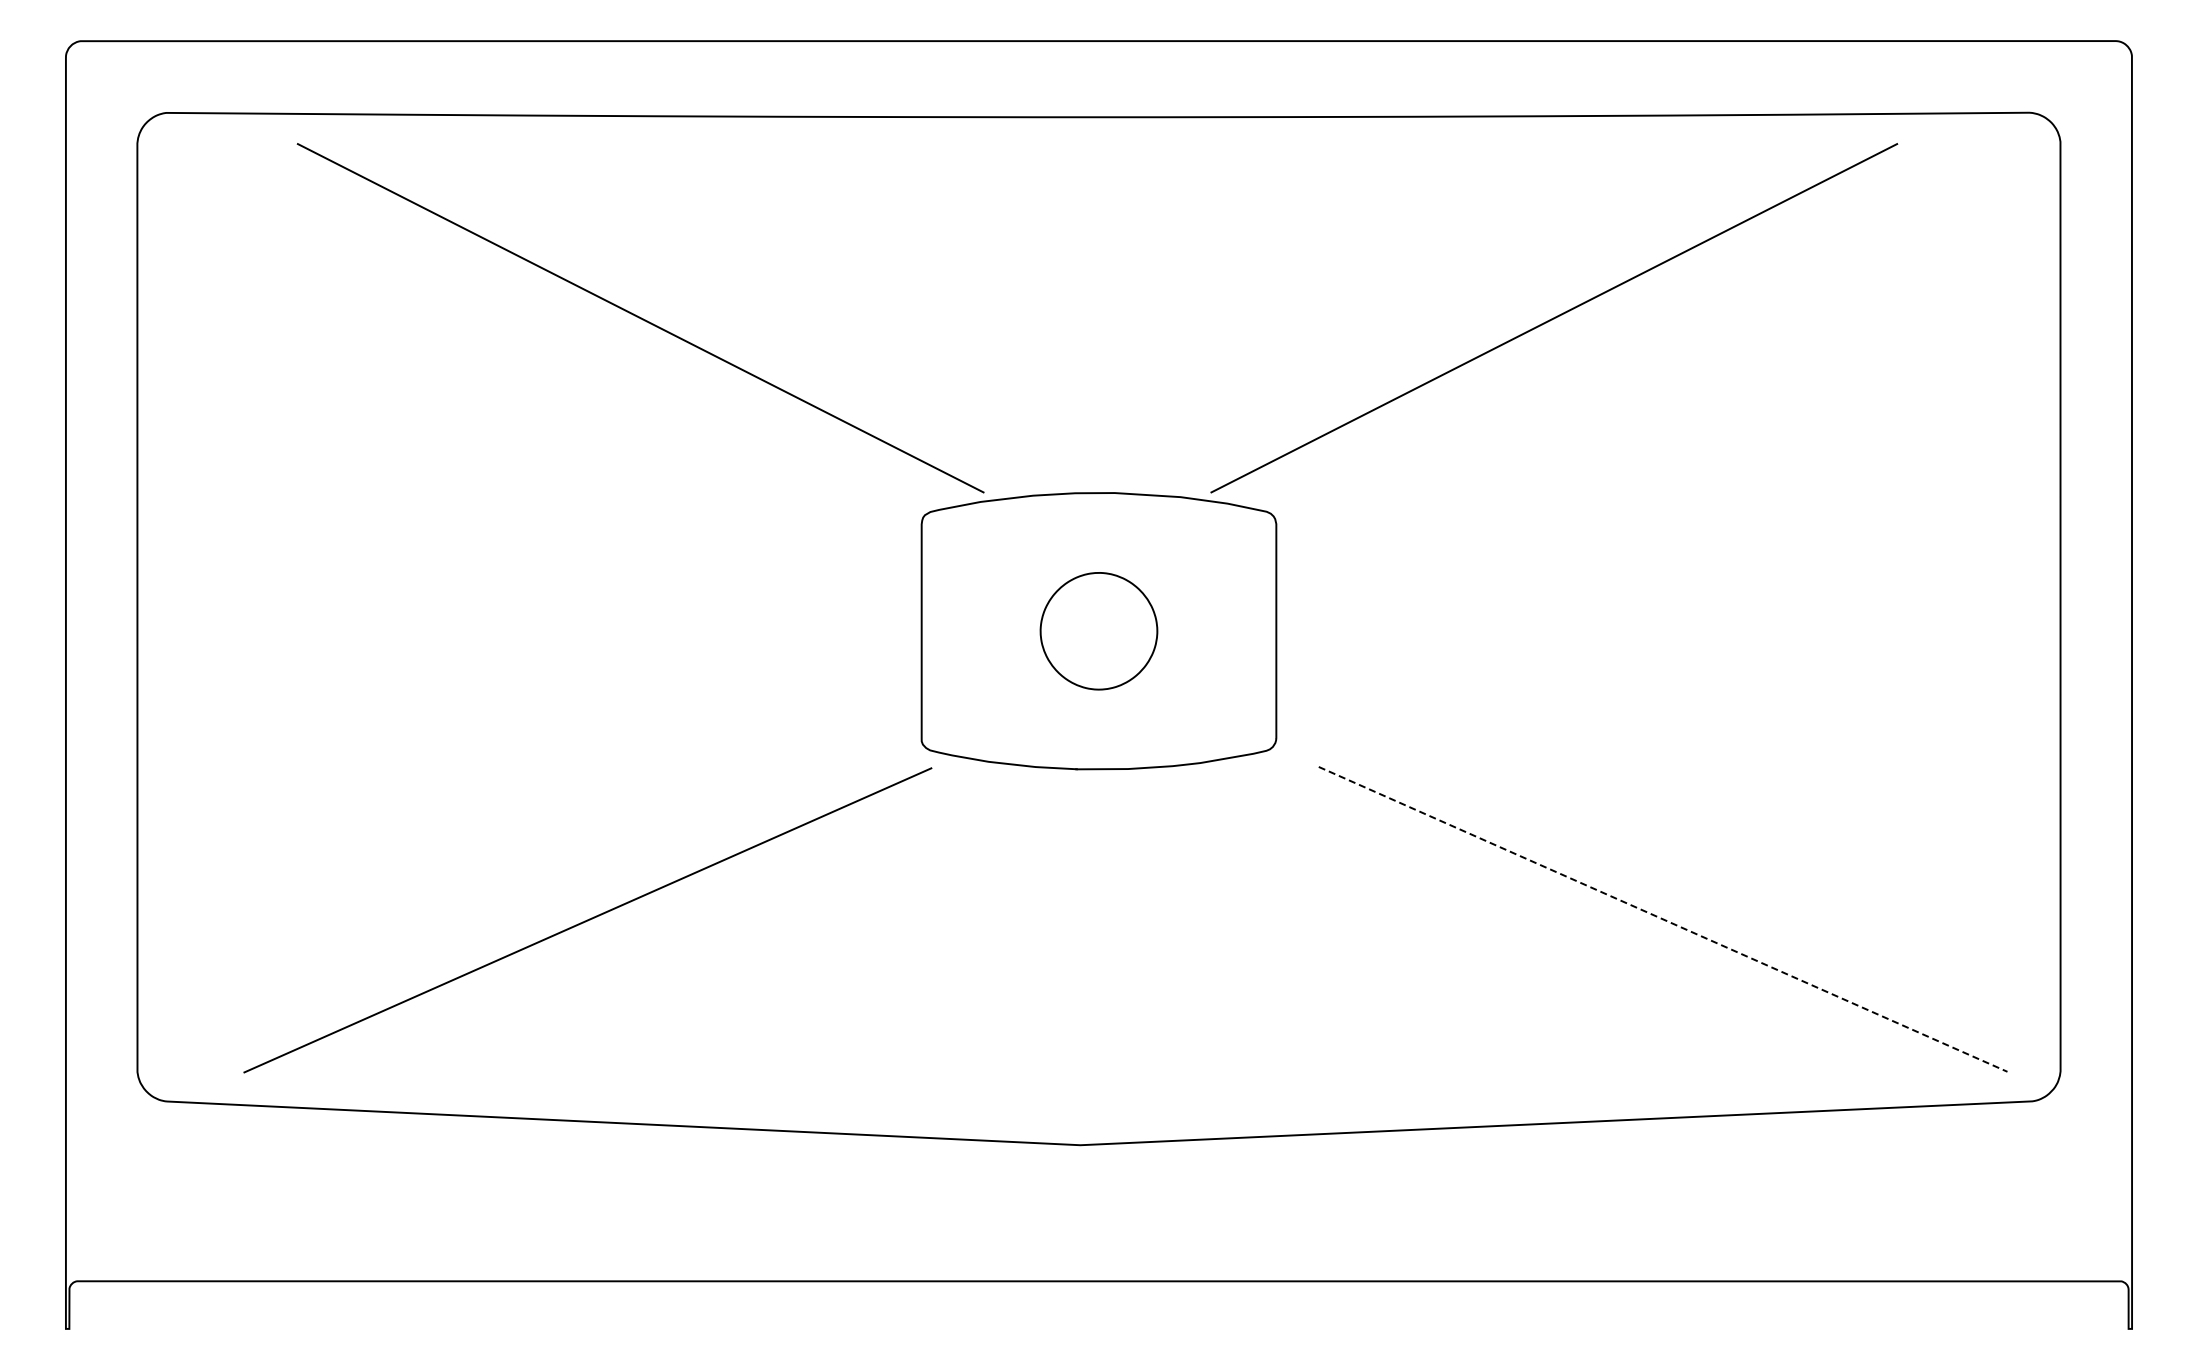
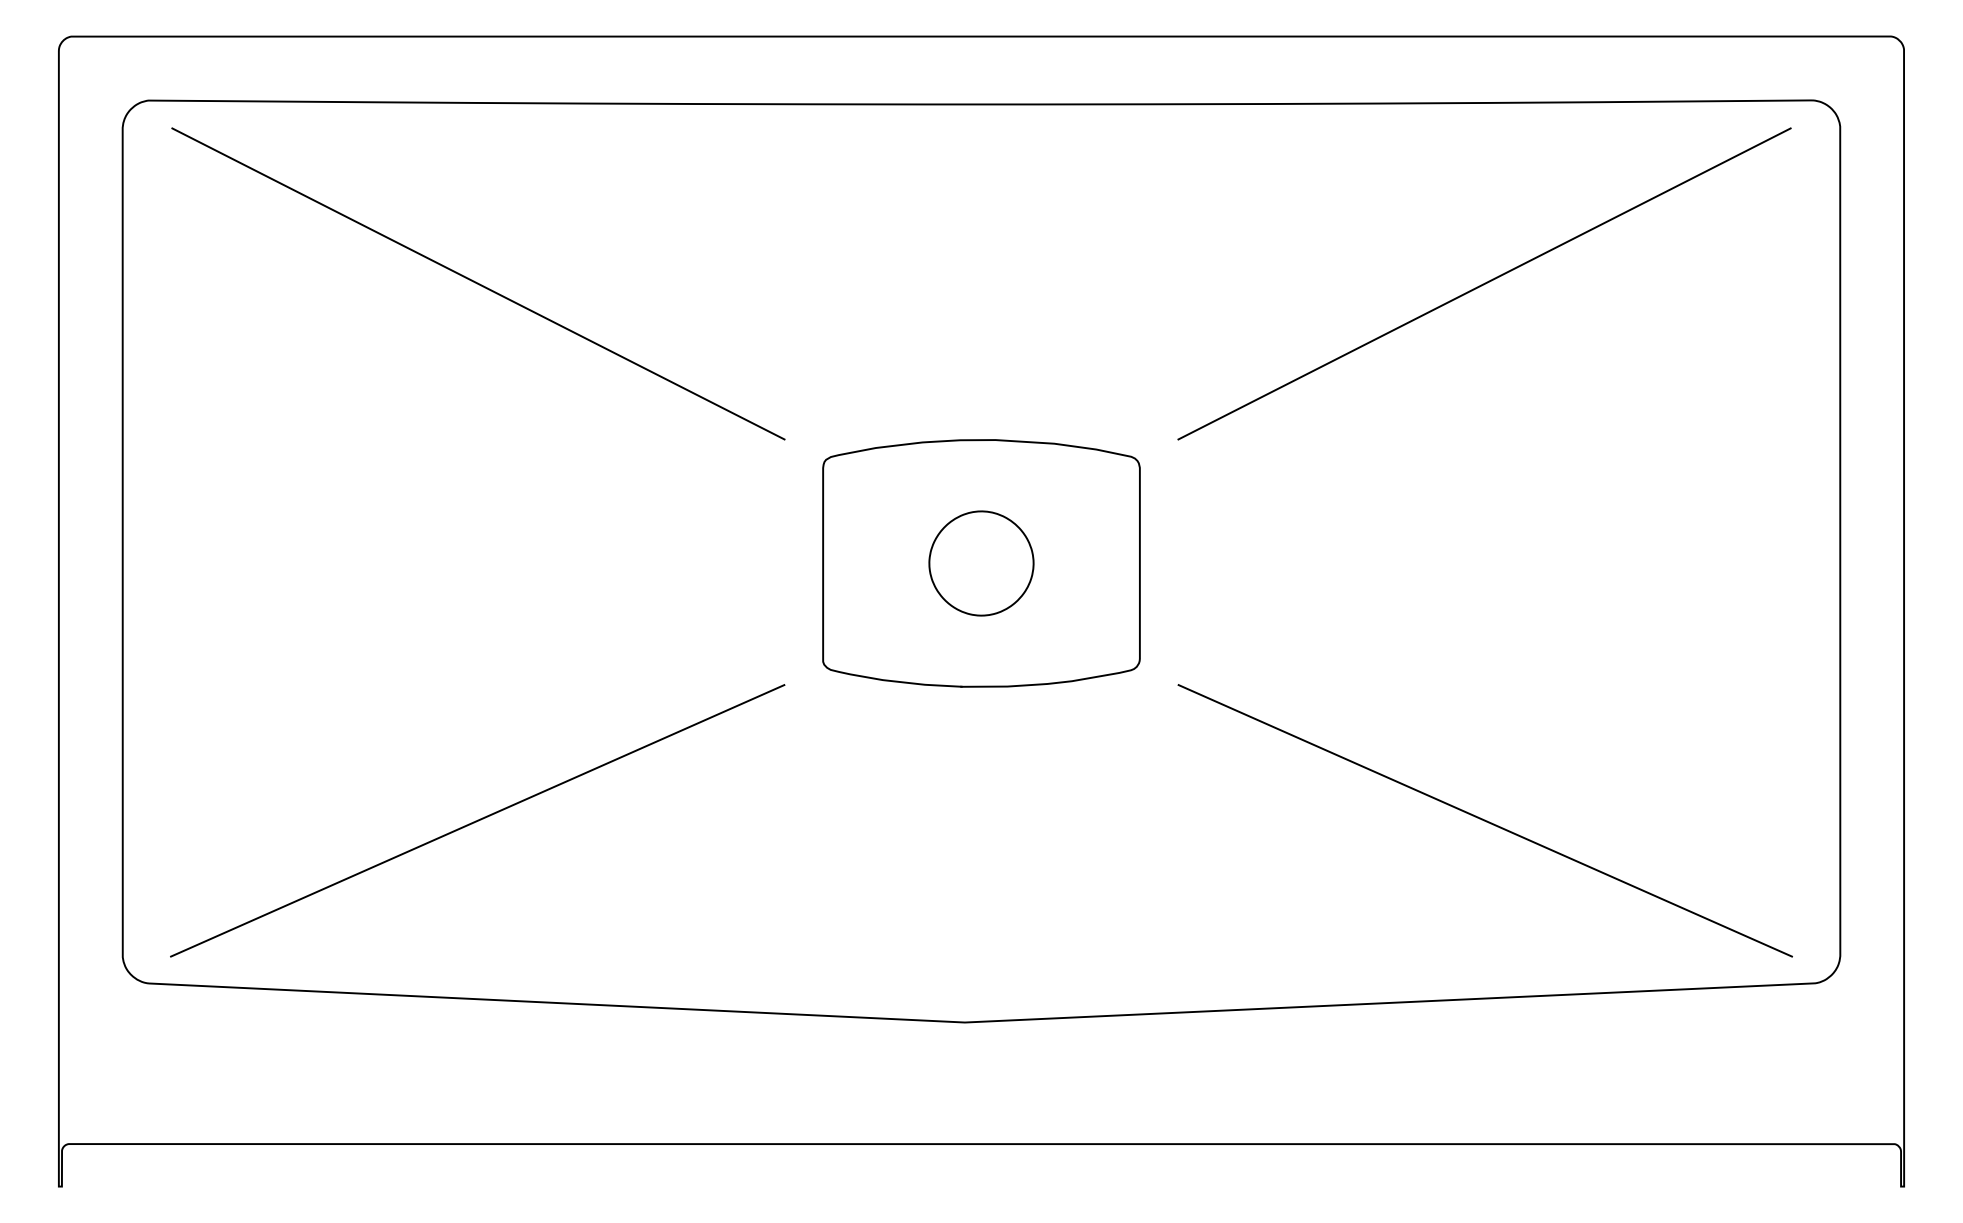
line: (640, 318) -> (478, 284), moved
line: (1554, 318) -> (1484, 284), moved
line: (1663, 919) -> (1485, 820), dashed -> solid
line: (587, 920) -> (477, 820), moved

